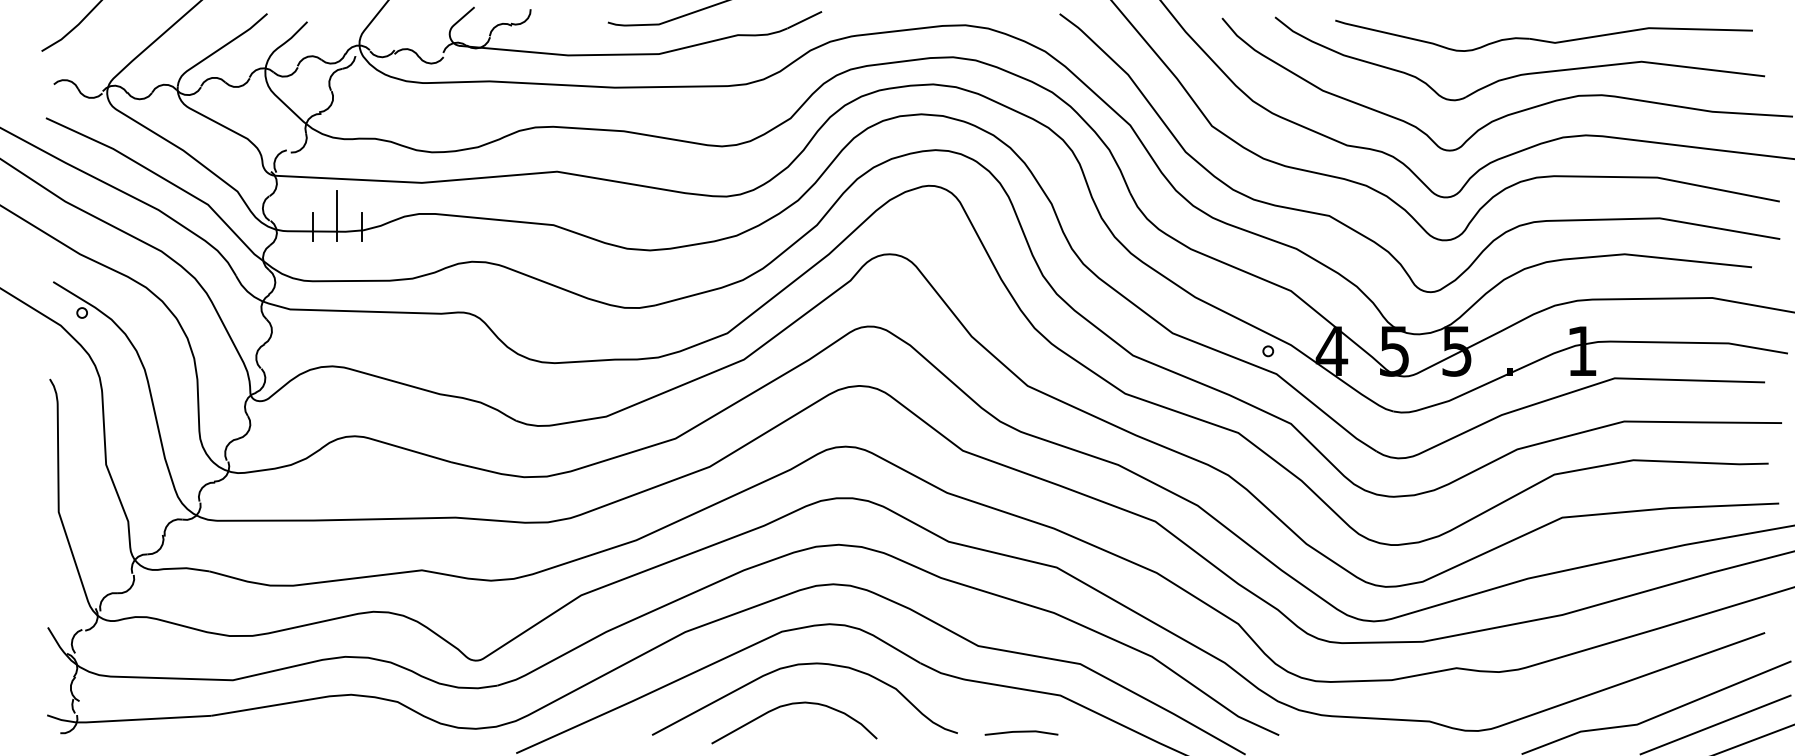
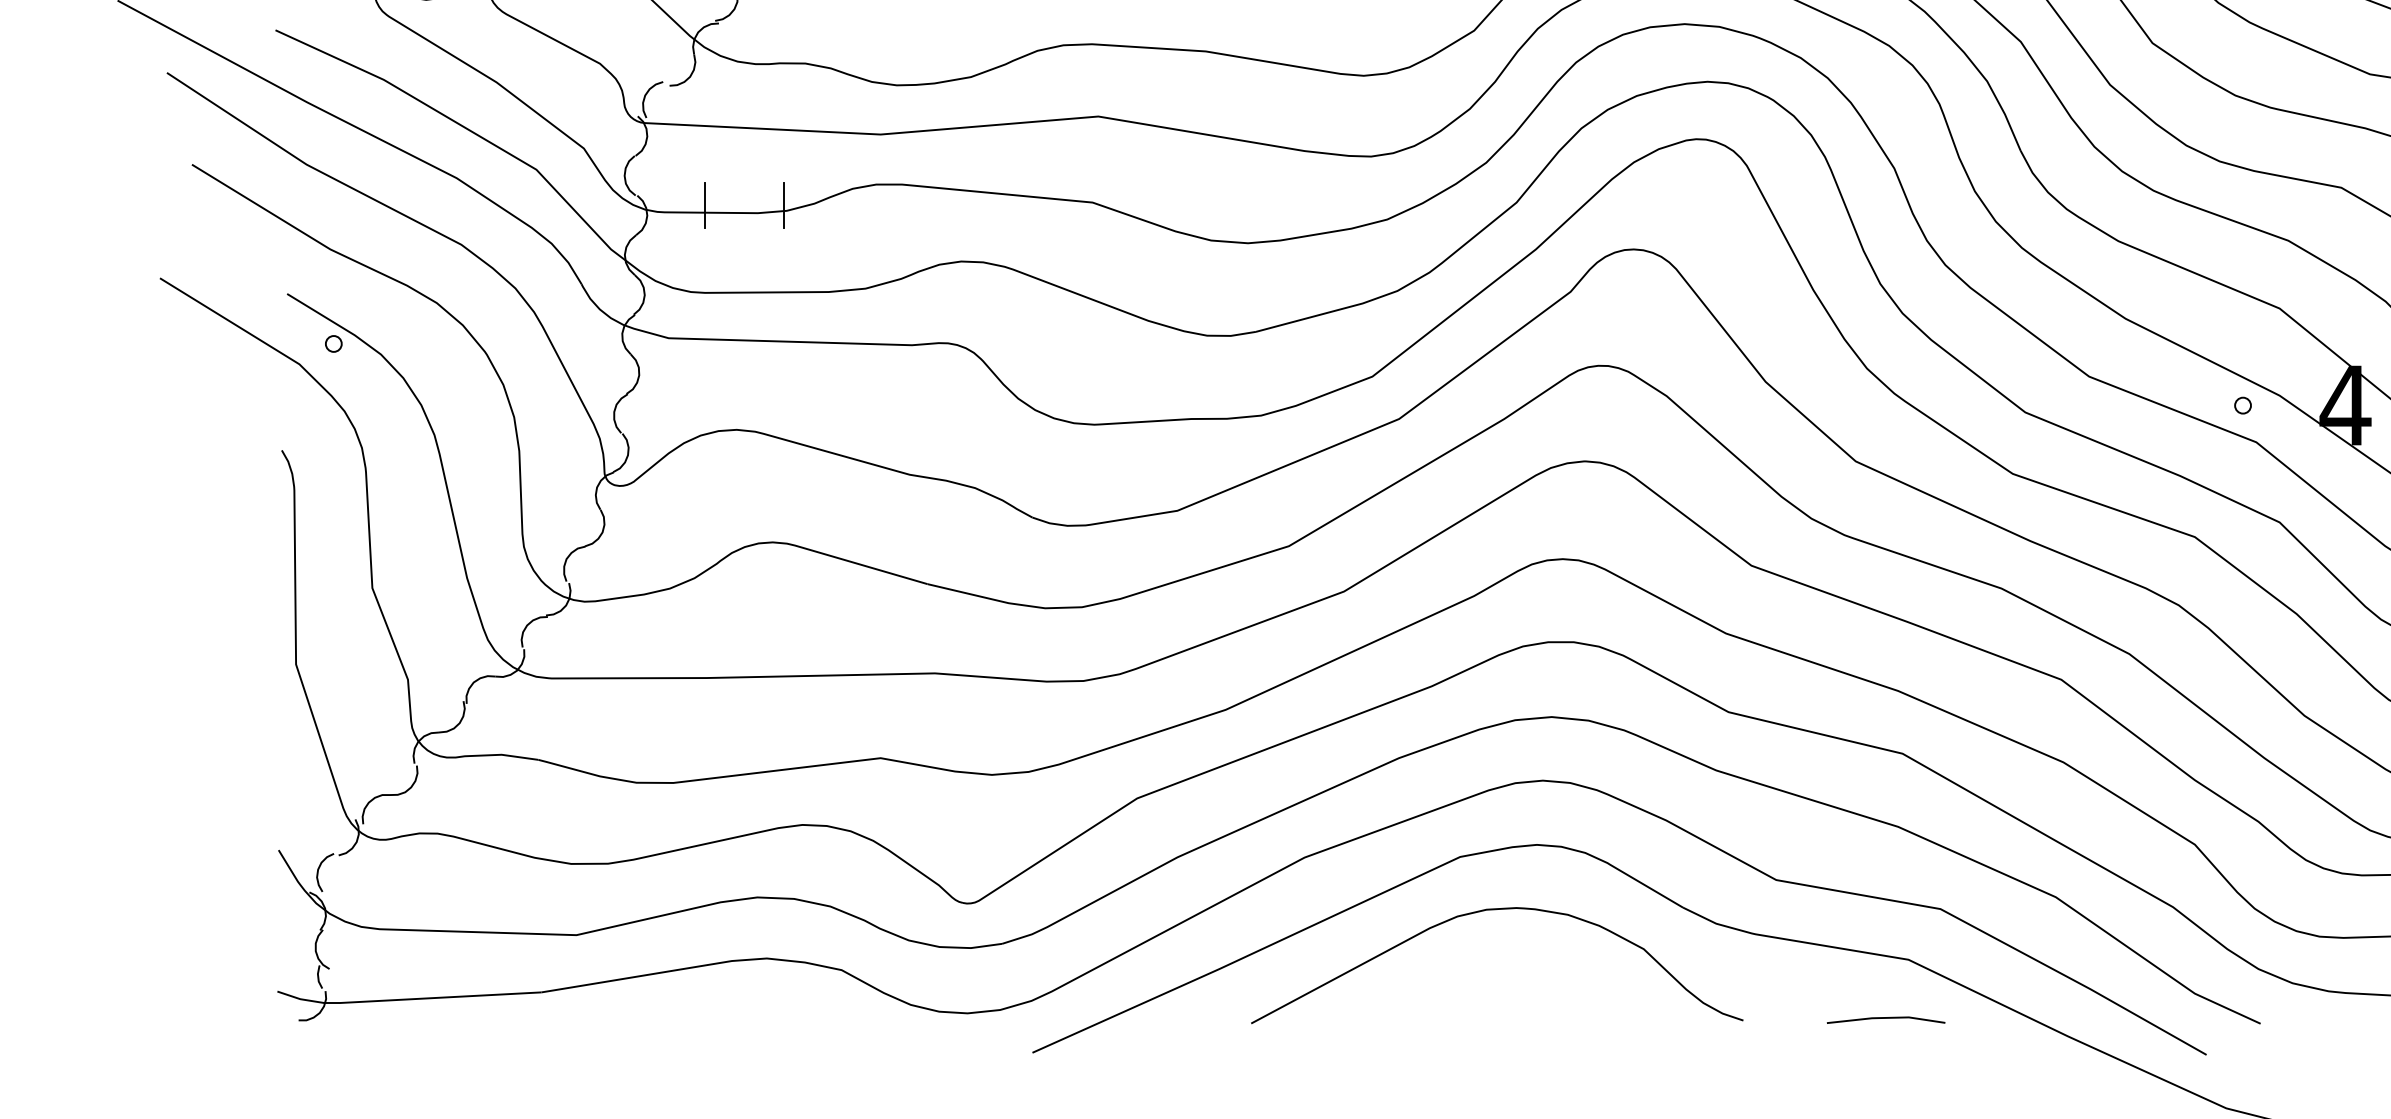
line: (337, 215) -> (744, 187), removed
curve: (789, 705) -> (1472, 975), removed
line: (1021, 732) -> (1886, 1019), moved

